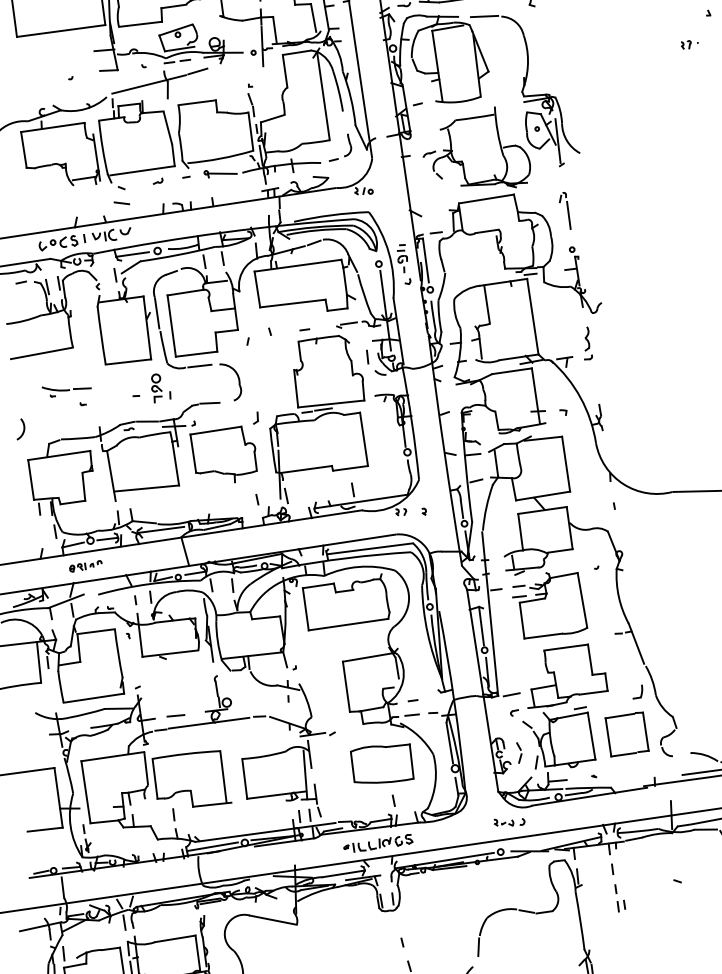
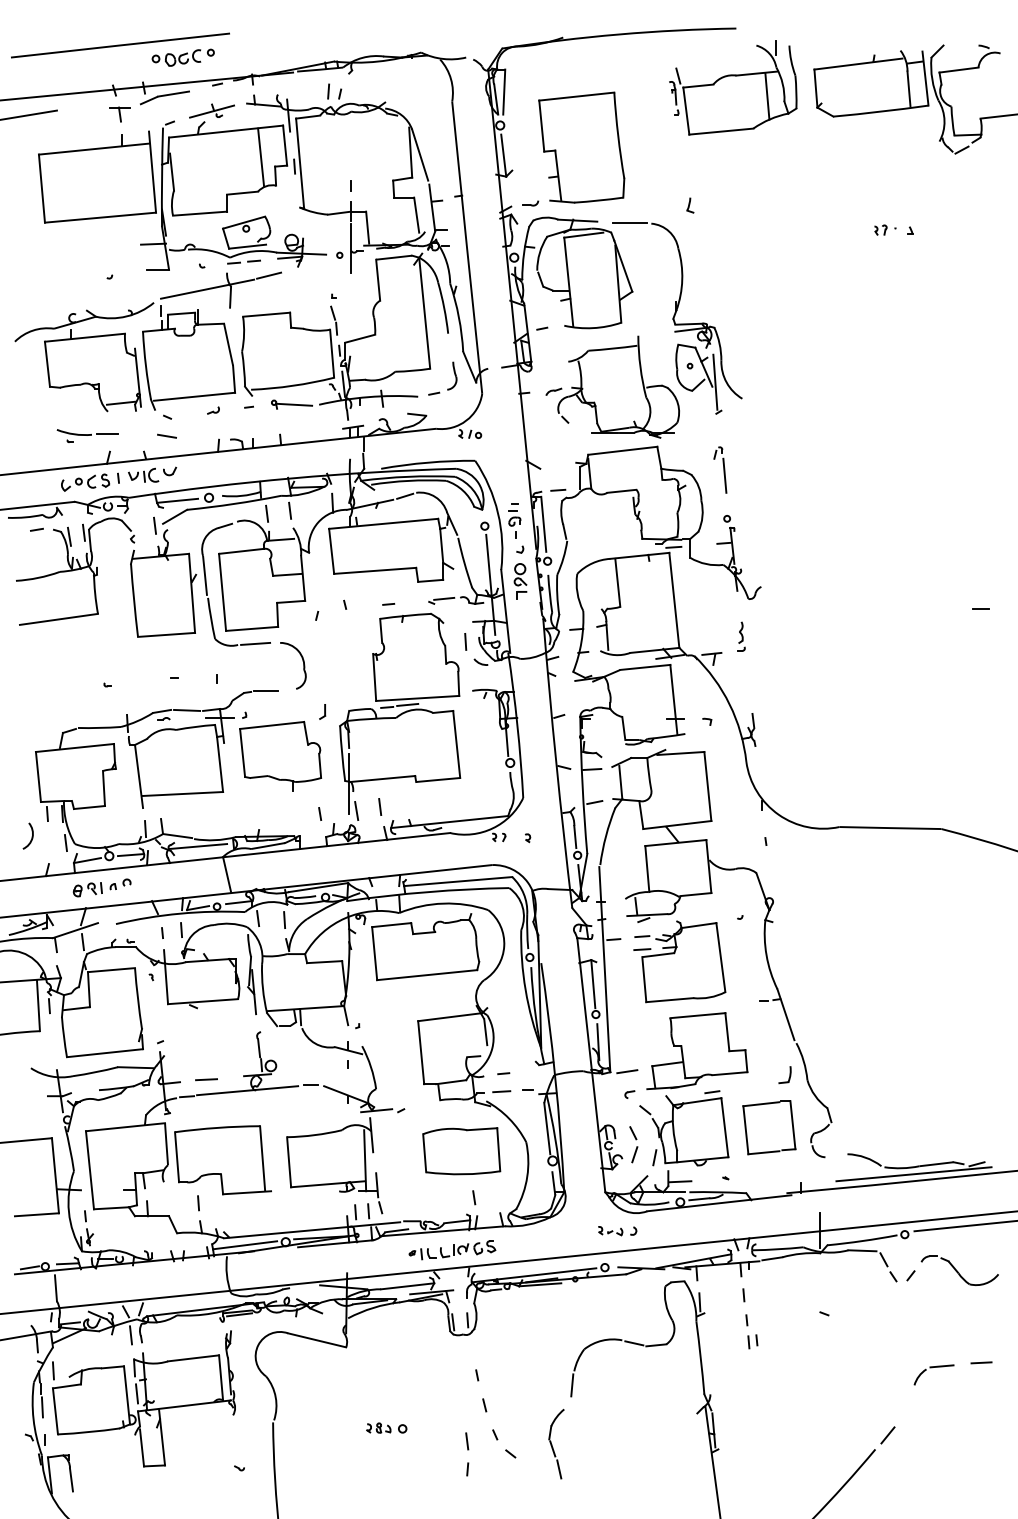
part: (689, 44) -> (885, 229), moved
part: (587, 343) -> (741, 636), size x0.71
part: (156, 388) -> (520, 581), moved
part: (66, 390) -> (87, 435), moved
arc: (23, 429) -> (31, 836), moved
line: (353, 489) -> (380, 806), moved
part: (85, 566) -> (101, 887), size x1.43
part: (519, 752) -> (633, 1144), size x1.43

